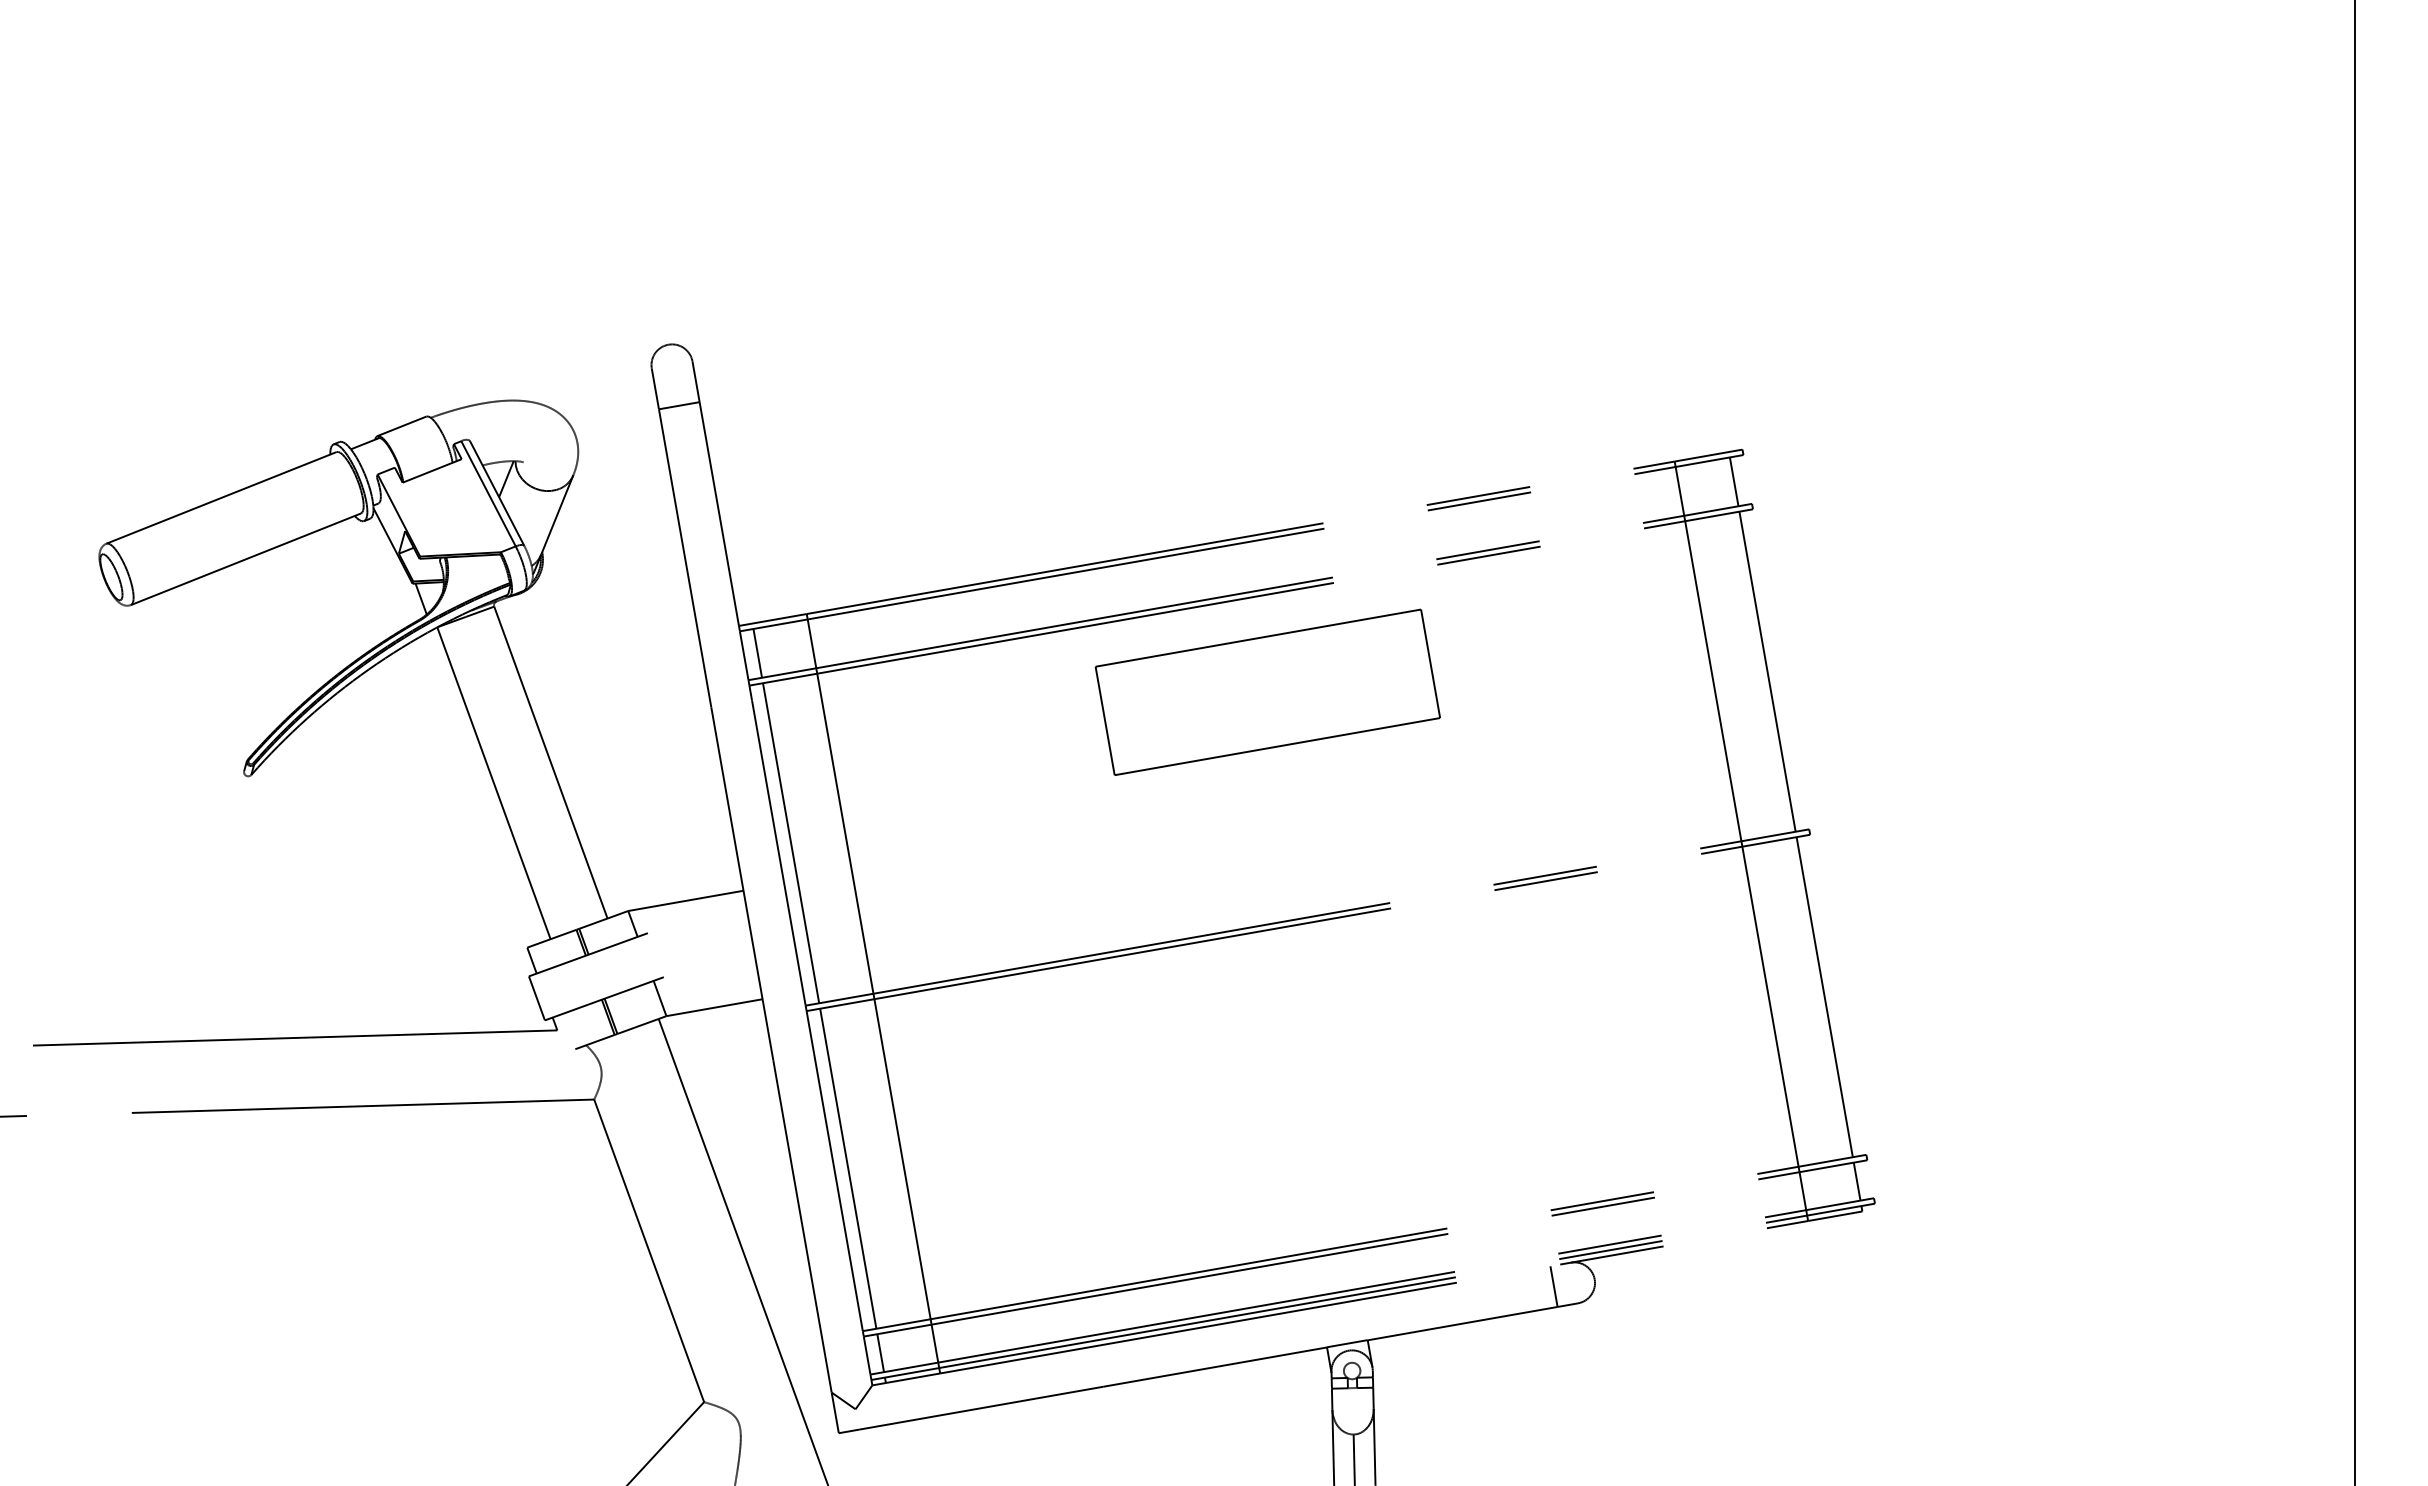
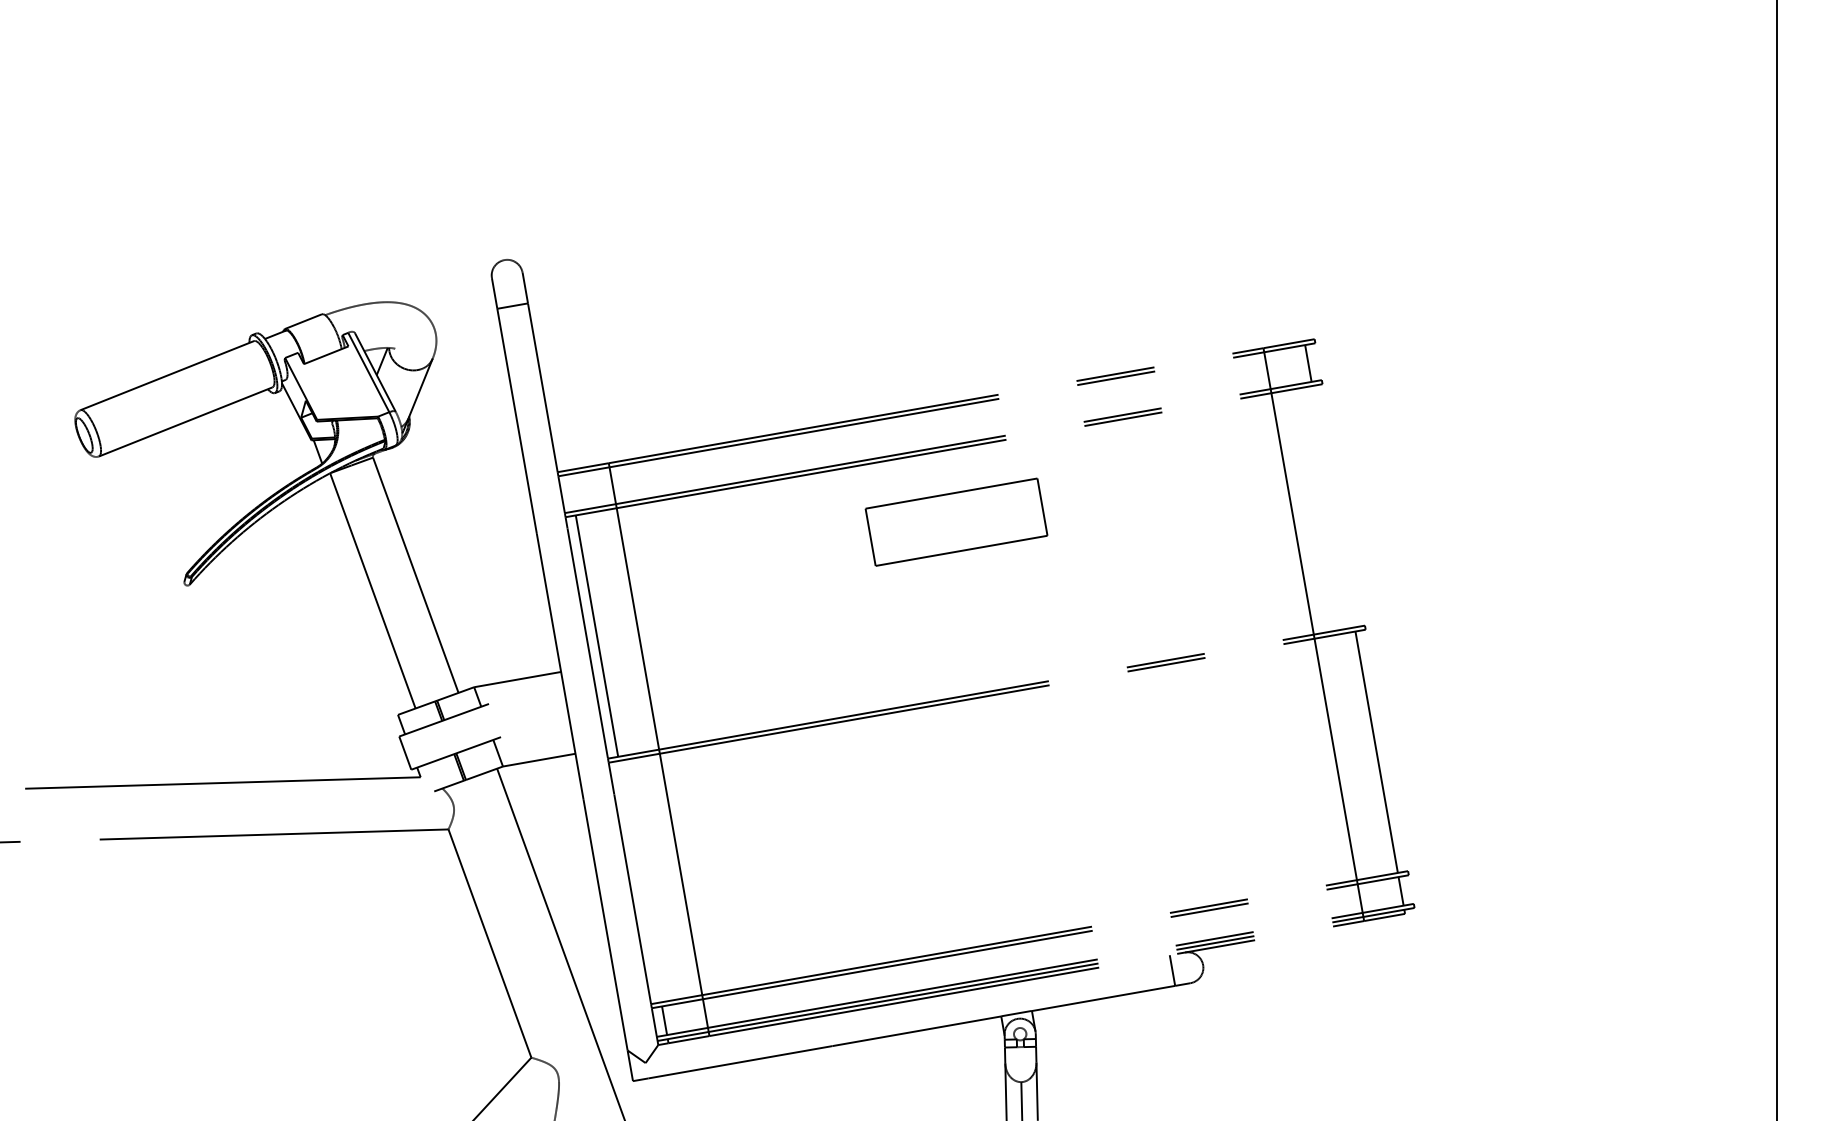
line: (757, 652) -> (571, 492), removed
line: (1767, 671) -> (1333, 506), removed
part: (1267, 691) -> (956, 521), size x0.7
line: (848, 1168) -> (640, 881), removed

